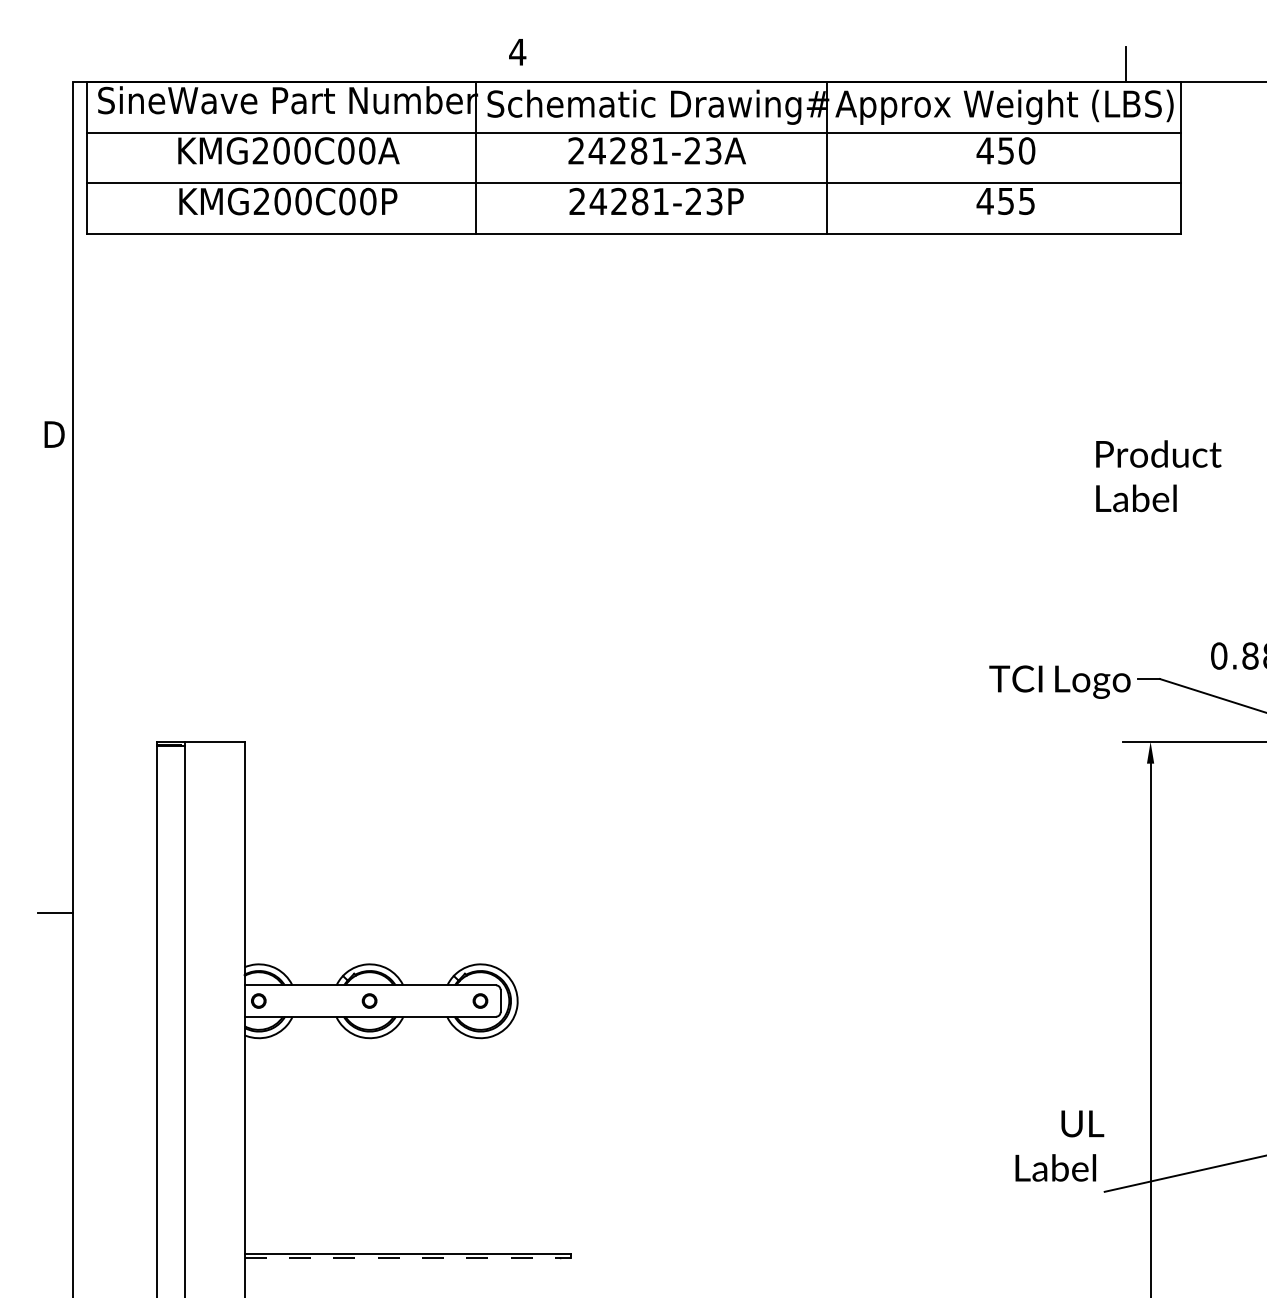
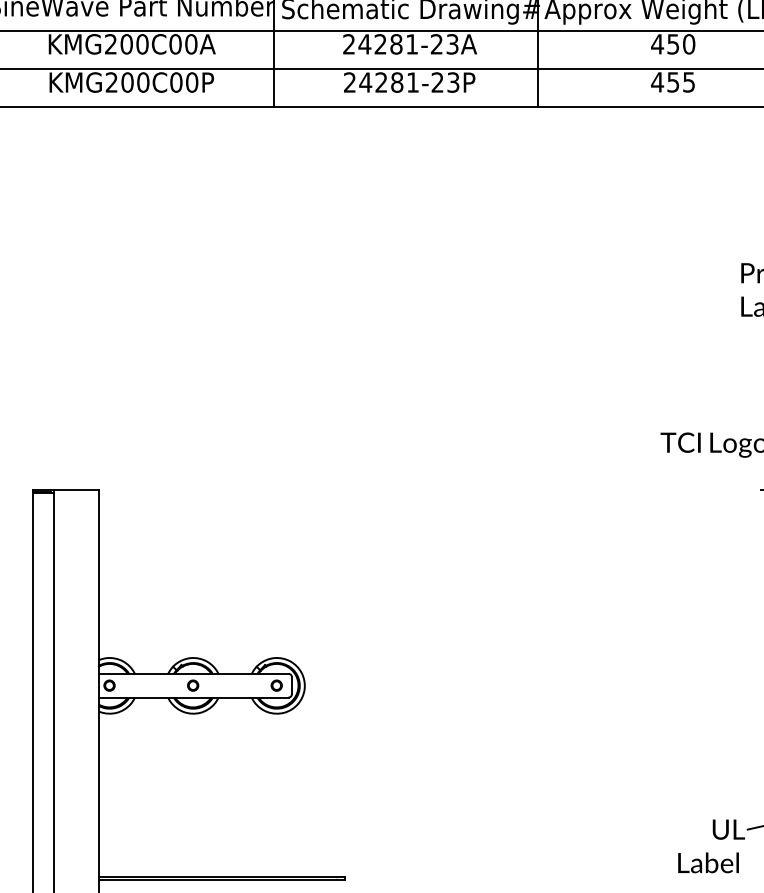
text: (1059, 1145) -> (711, 845), moved
line: (408, 1258) -> (222, 879), dashed -> solid

